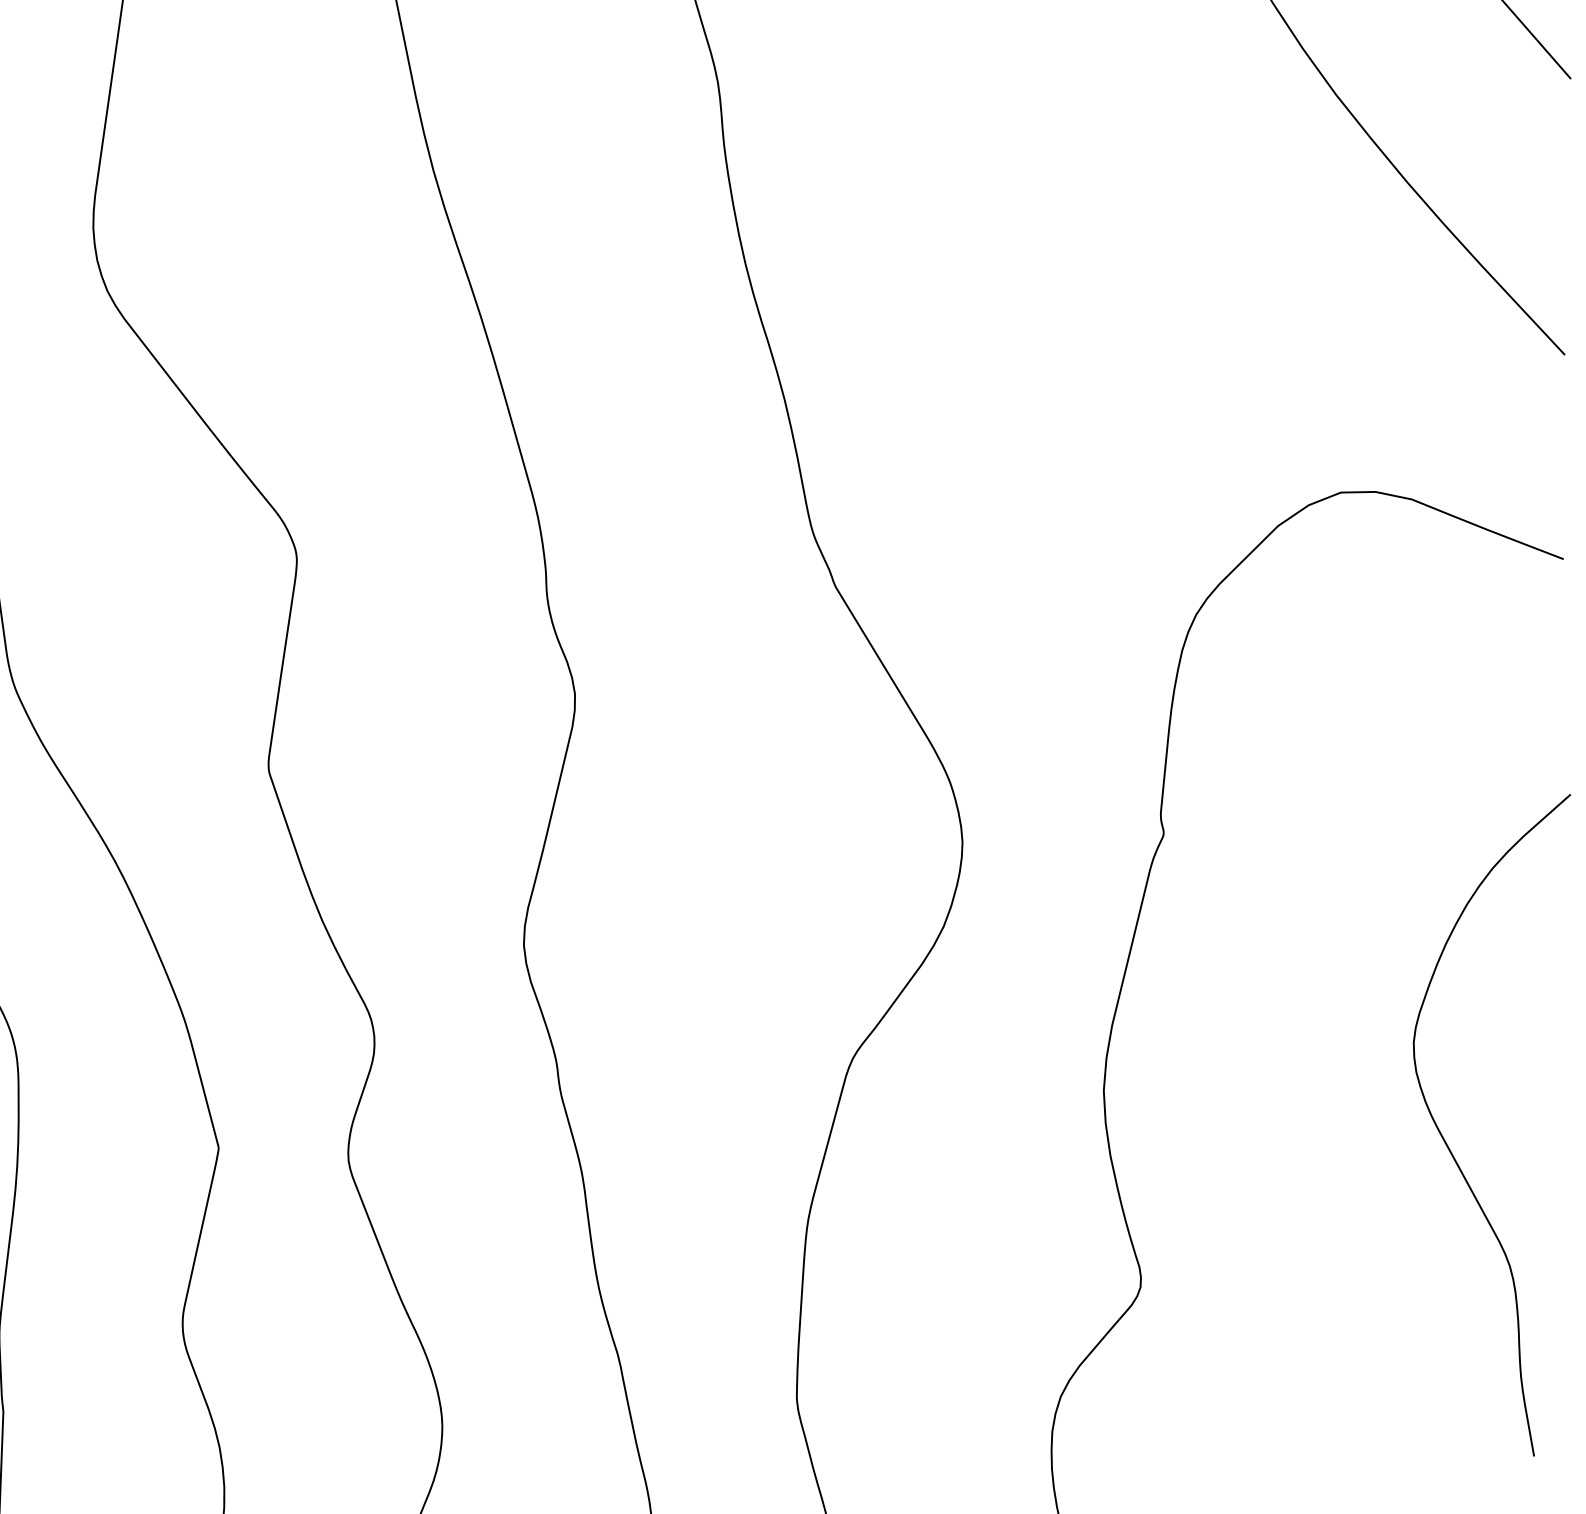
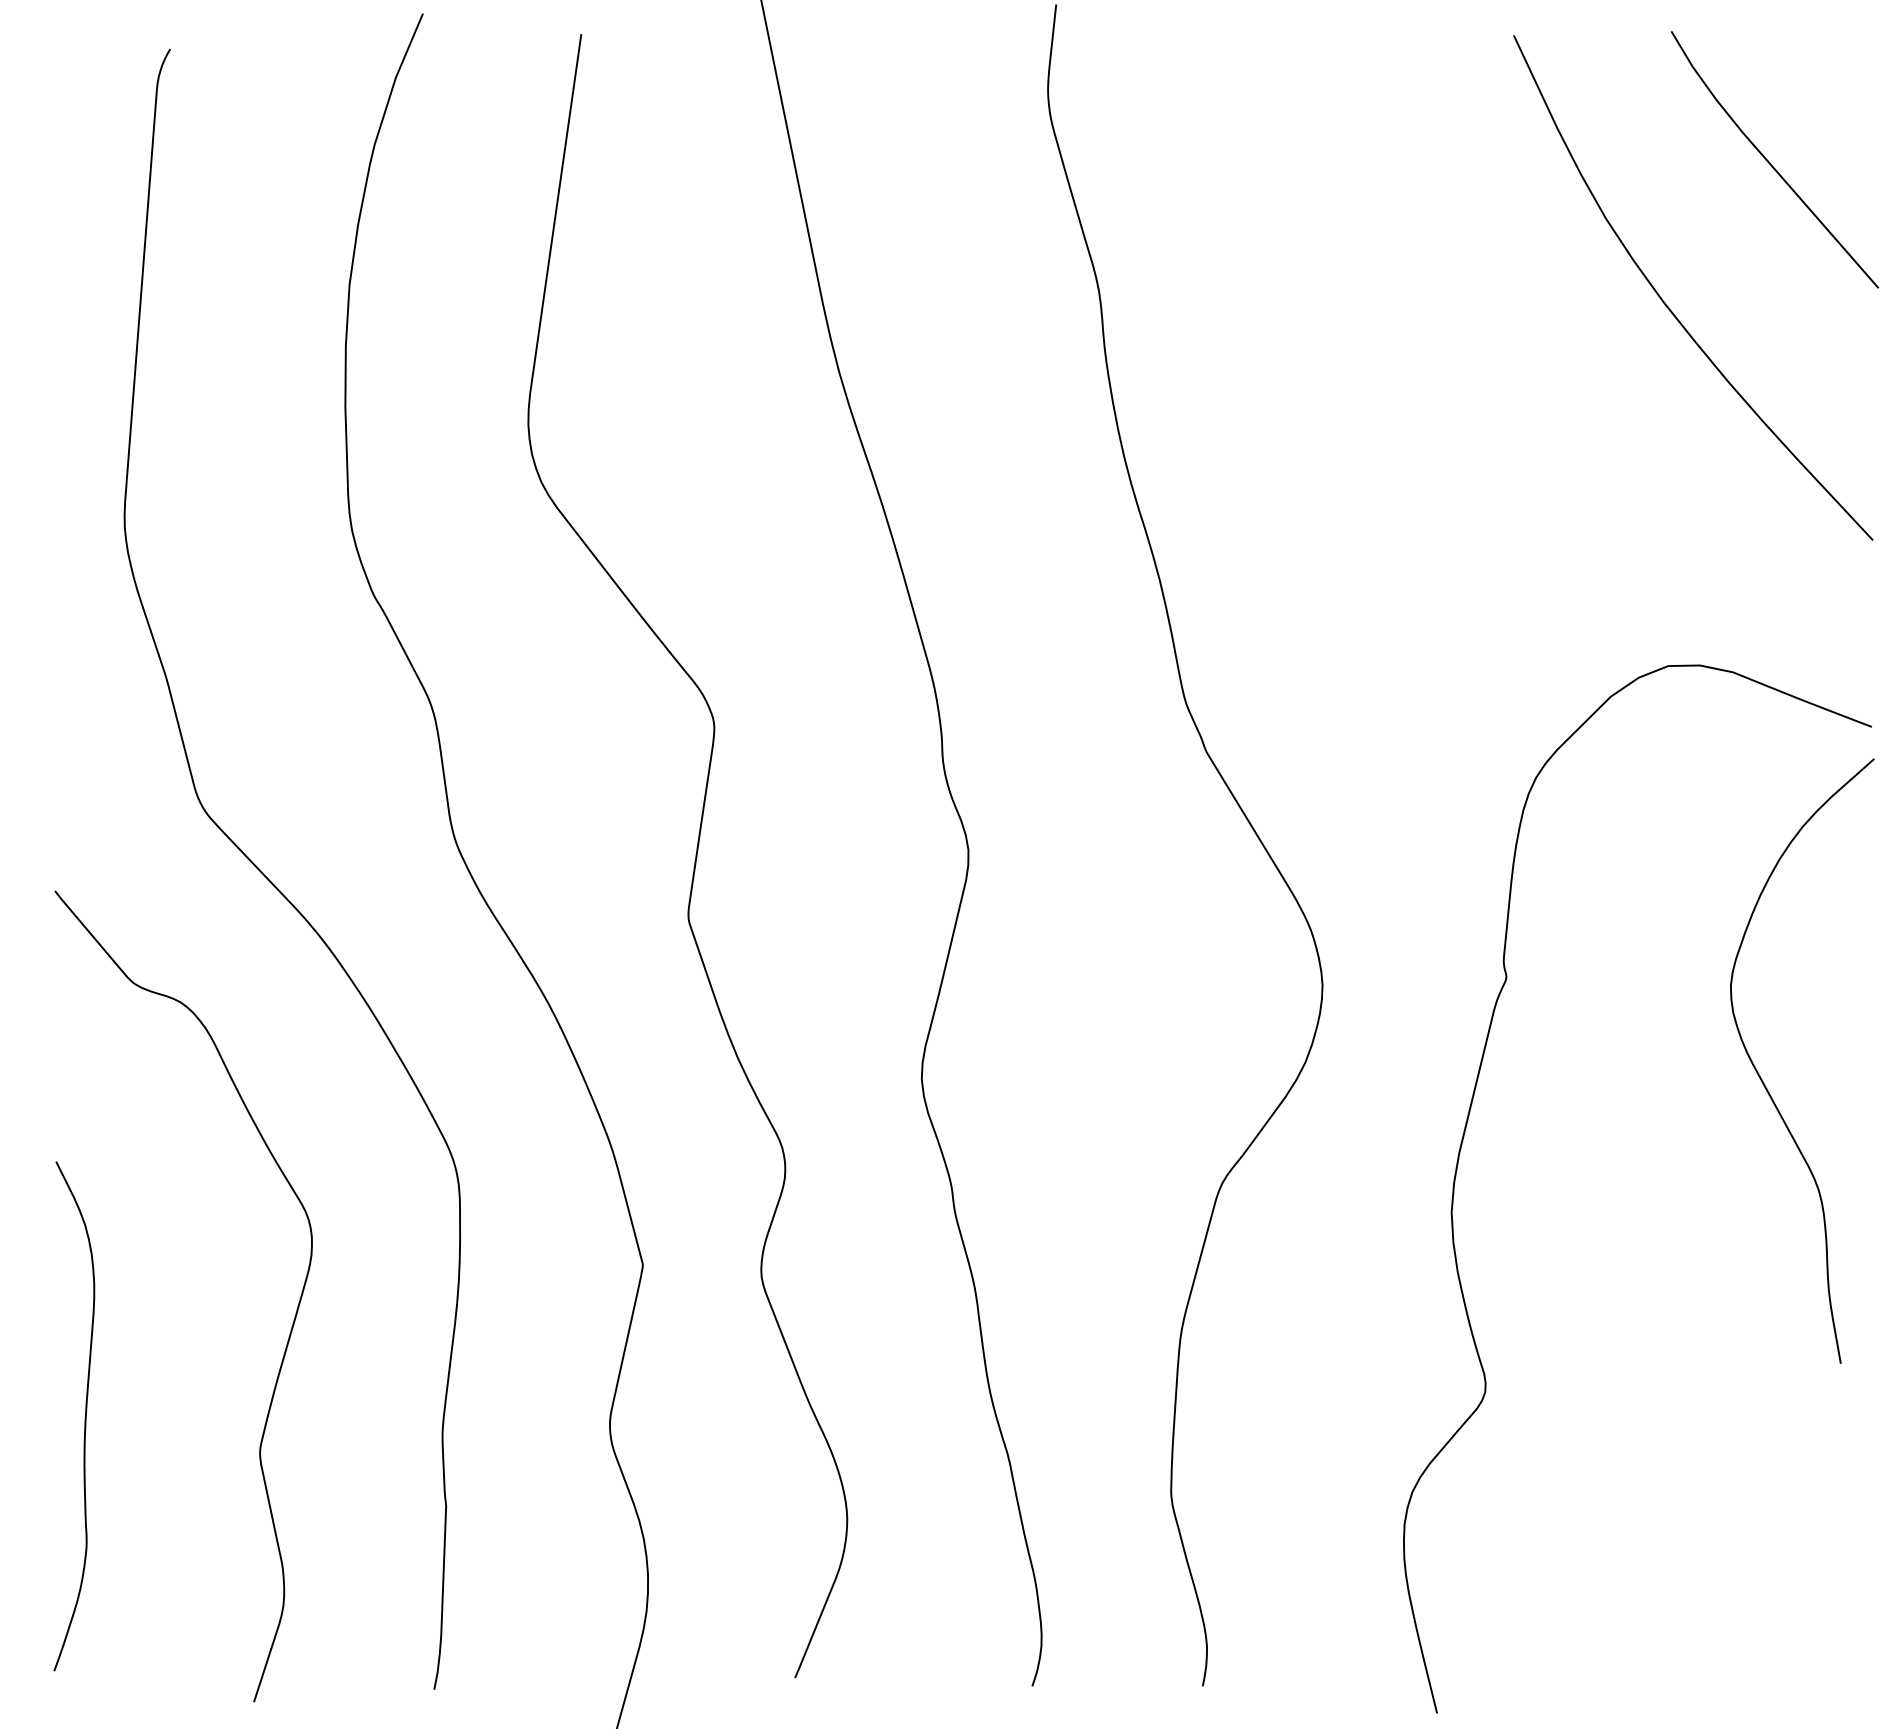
curve: (1448, 1145) -> (1762, 1079), moved

